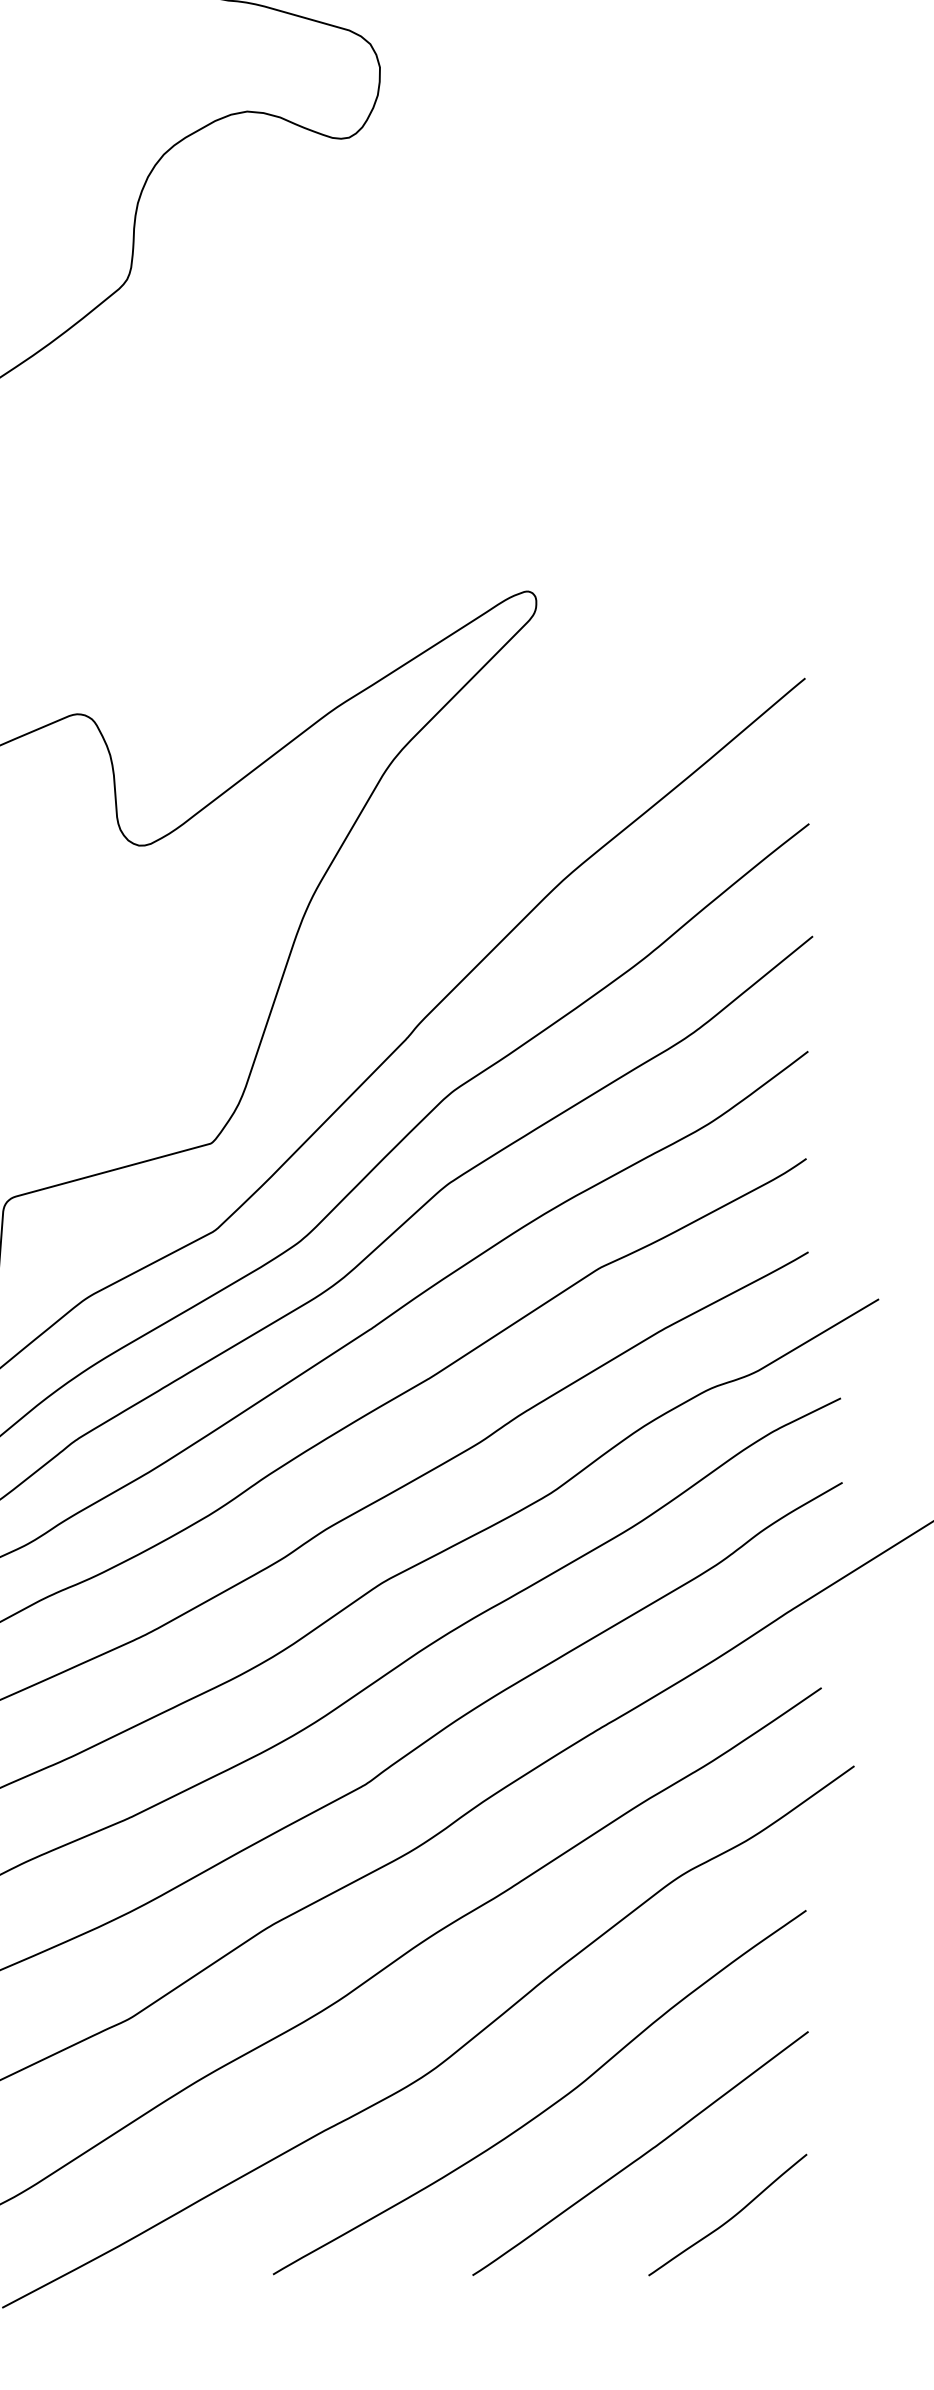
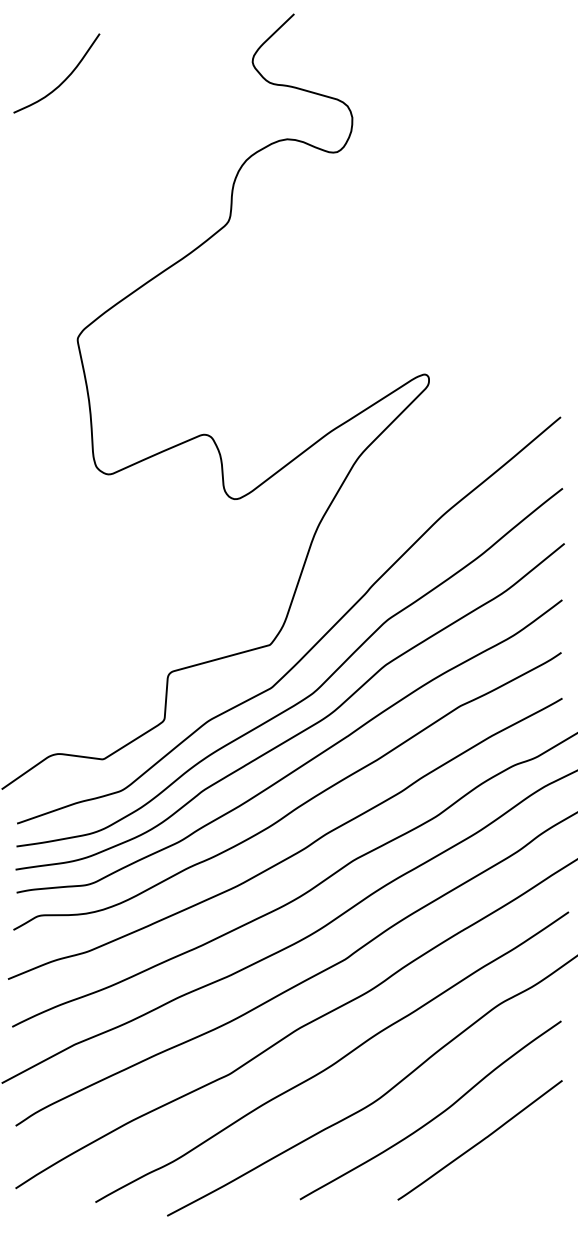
curve: (729, 2217) -> (523, 1171), removed

